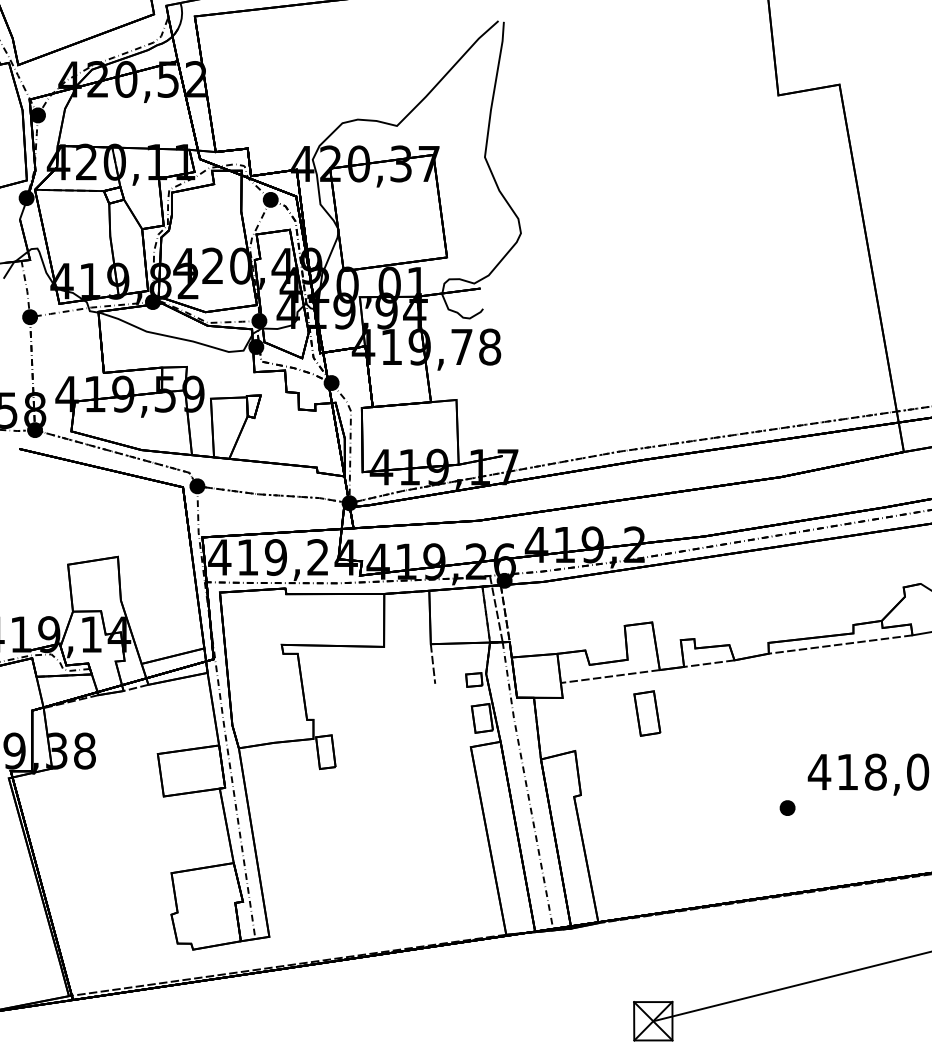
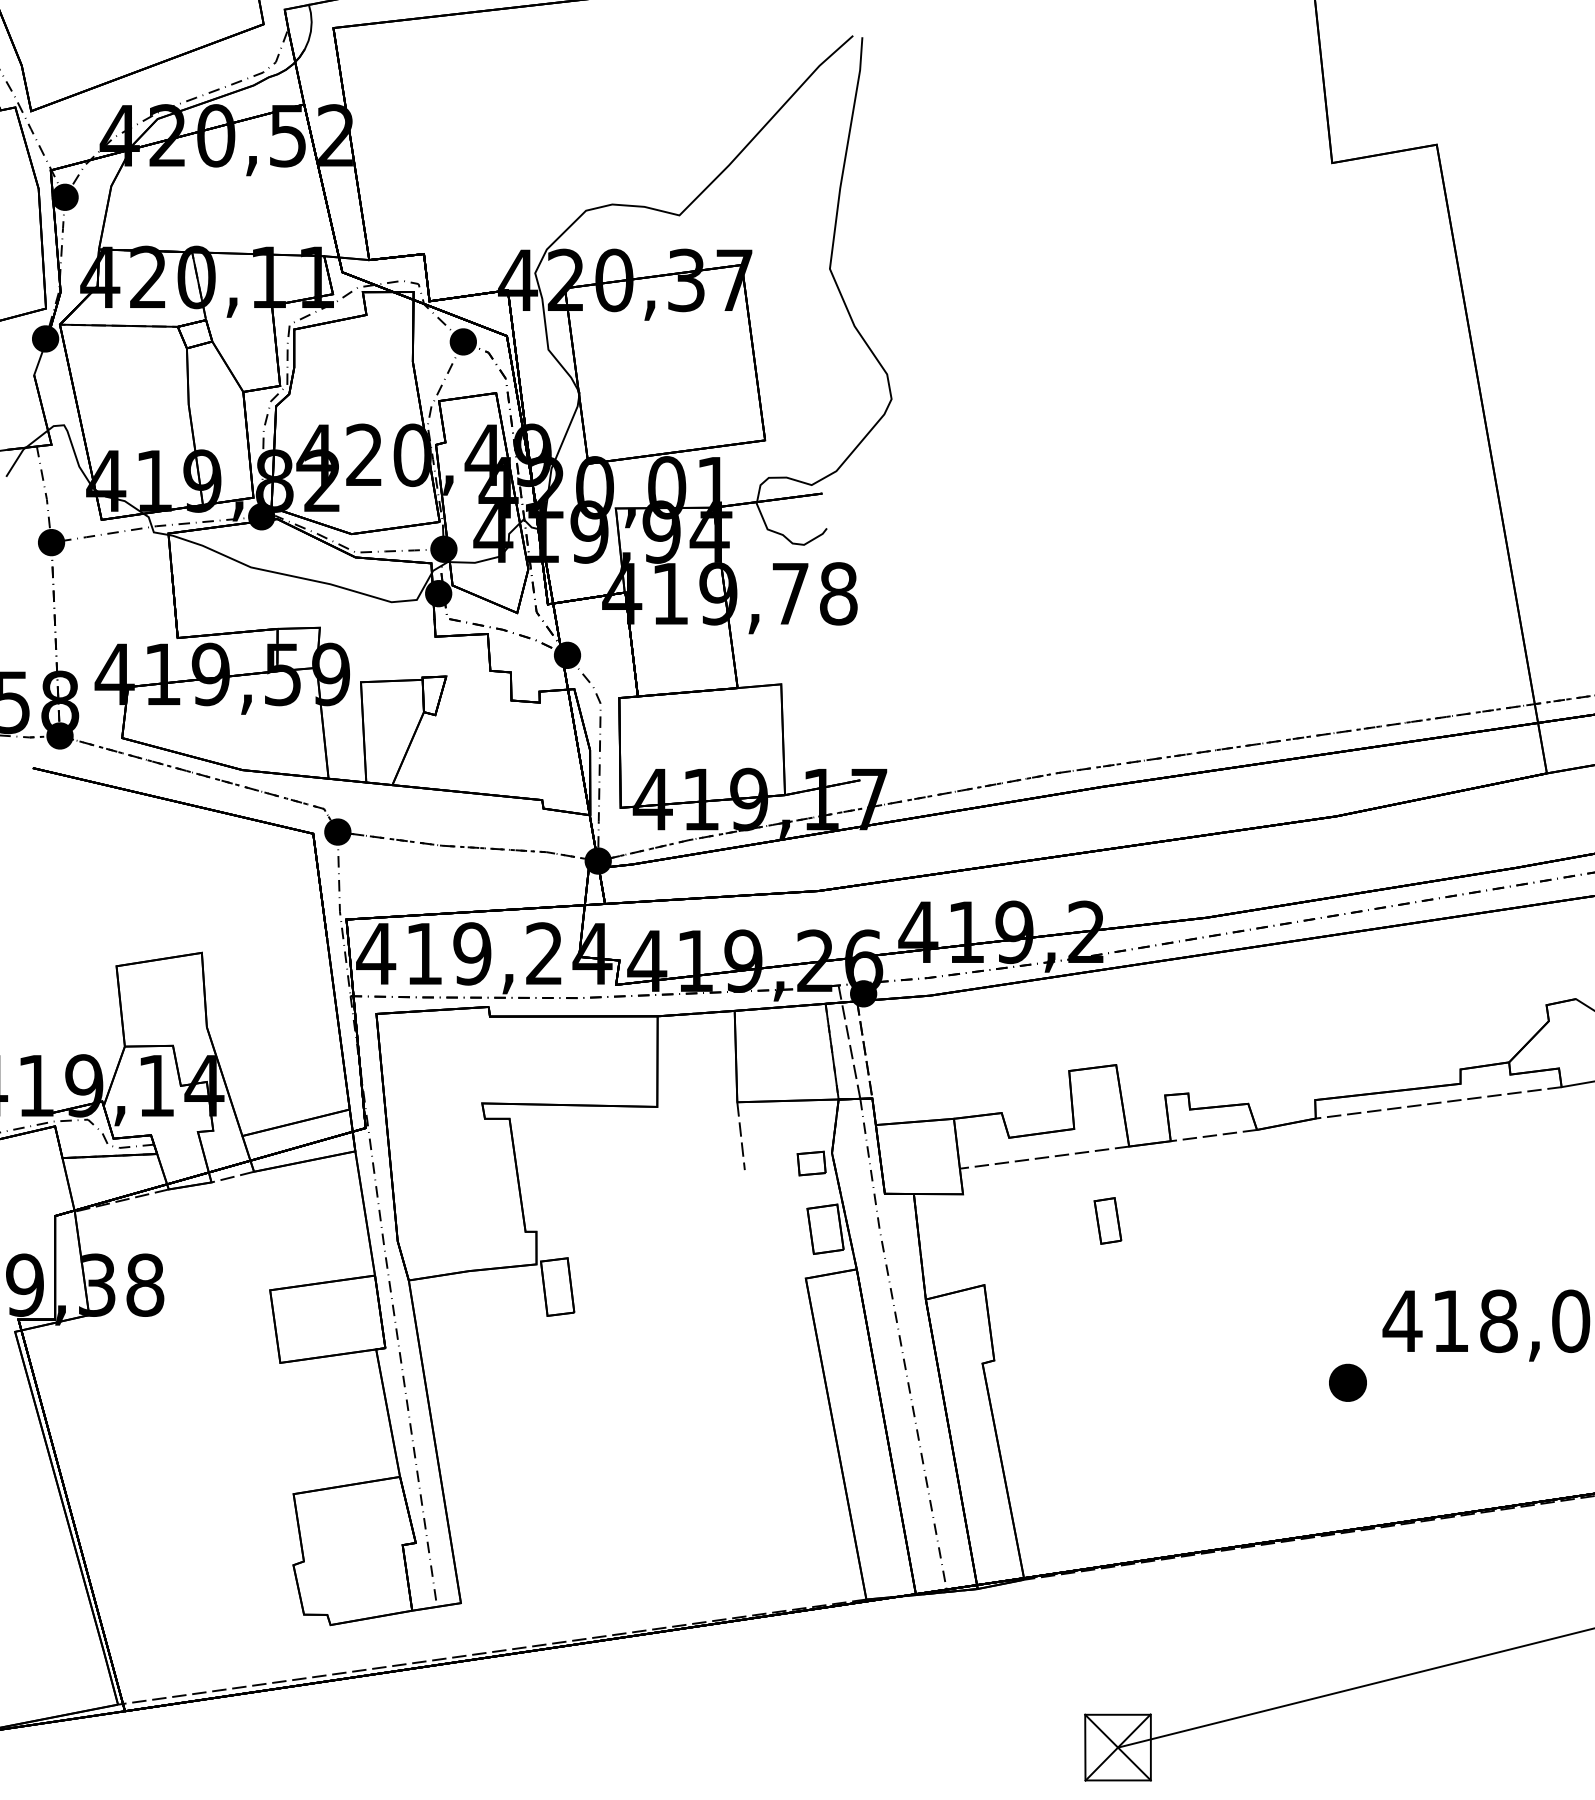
part: (647, 713) -> (1108, 1220), size x0.6
part: (787, 807) -> (1347, 1381), size x1.4

